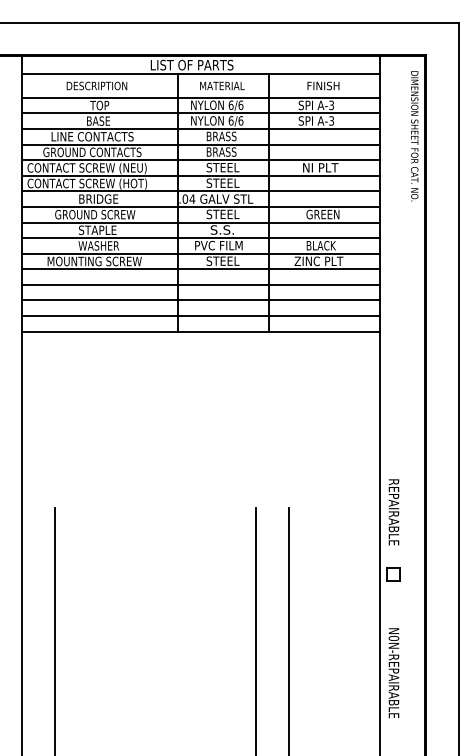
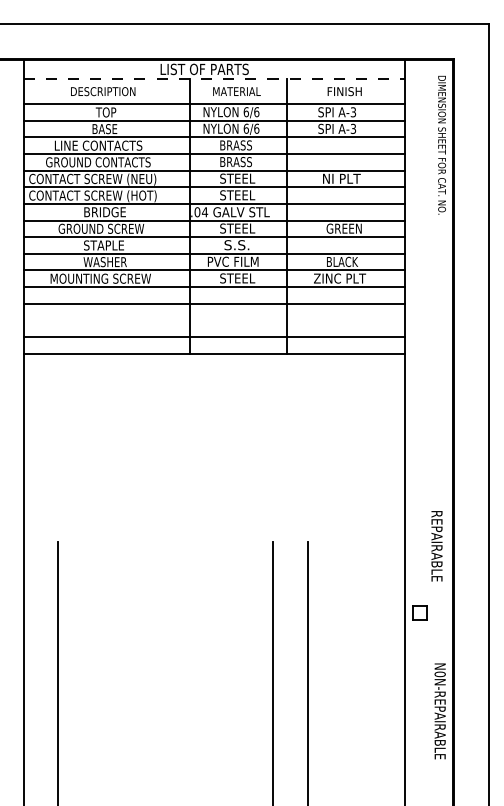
line: (200, 74) -> (213, 79), solid -> dashed
line: (200, 300) -> (213, 320), removed
text: (393, 512) -> (436, 546), moved
text: (393, 673) -> (439, 711), moved

